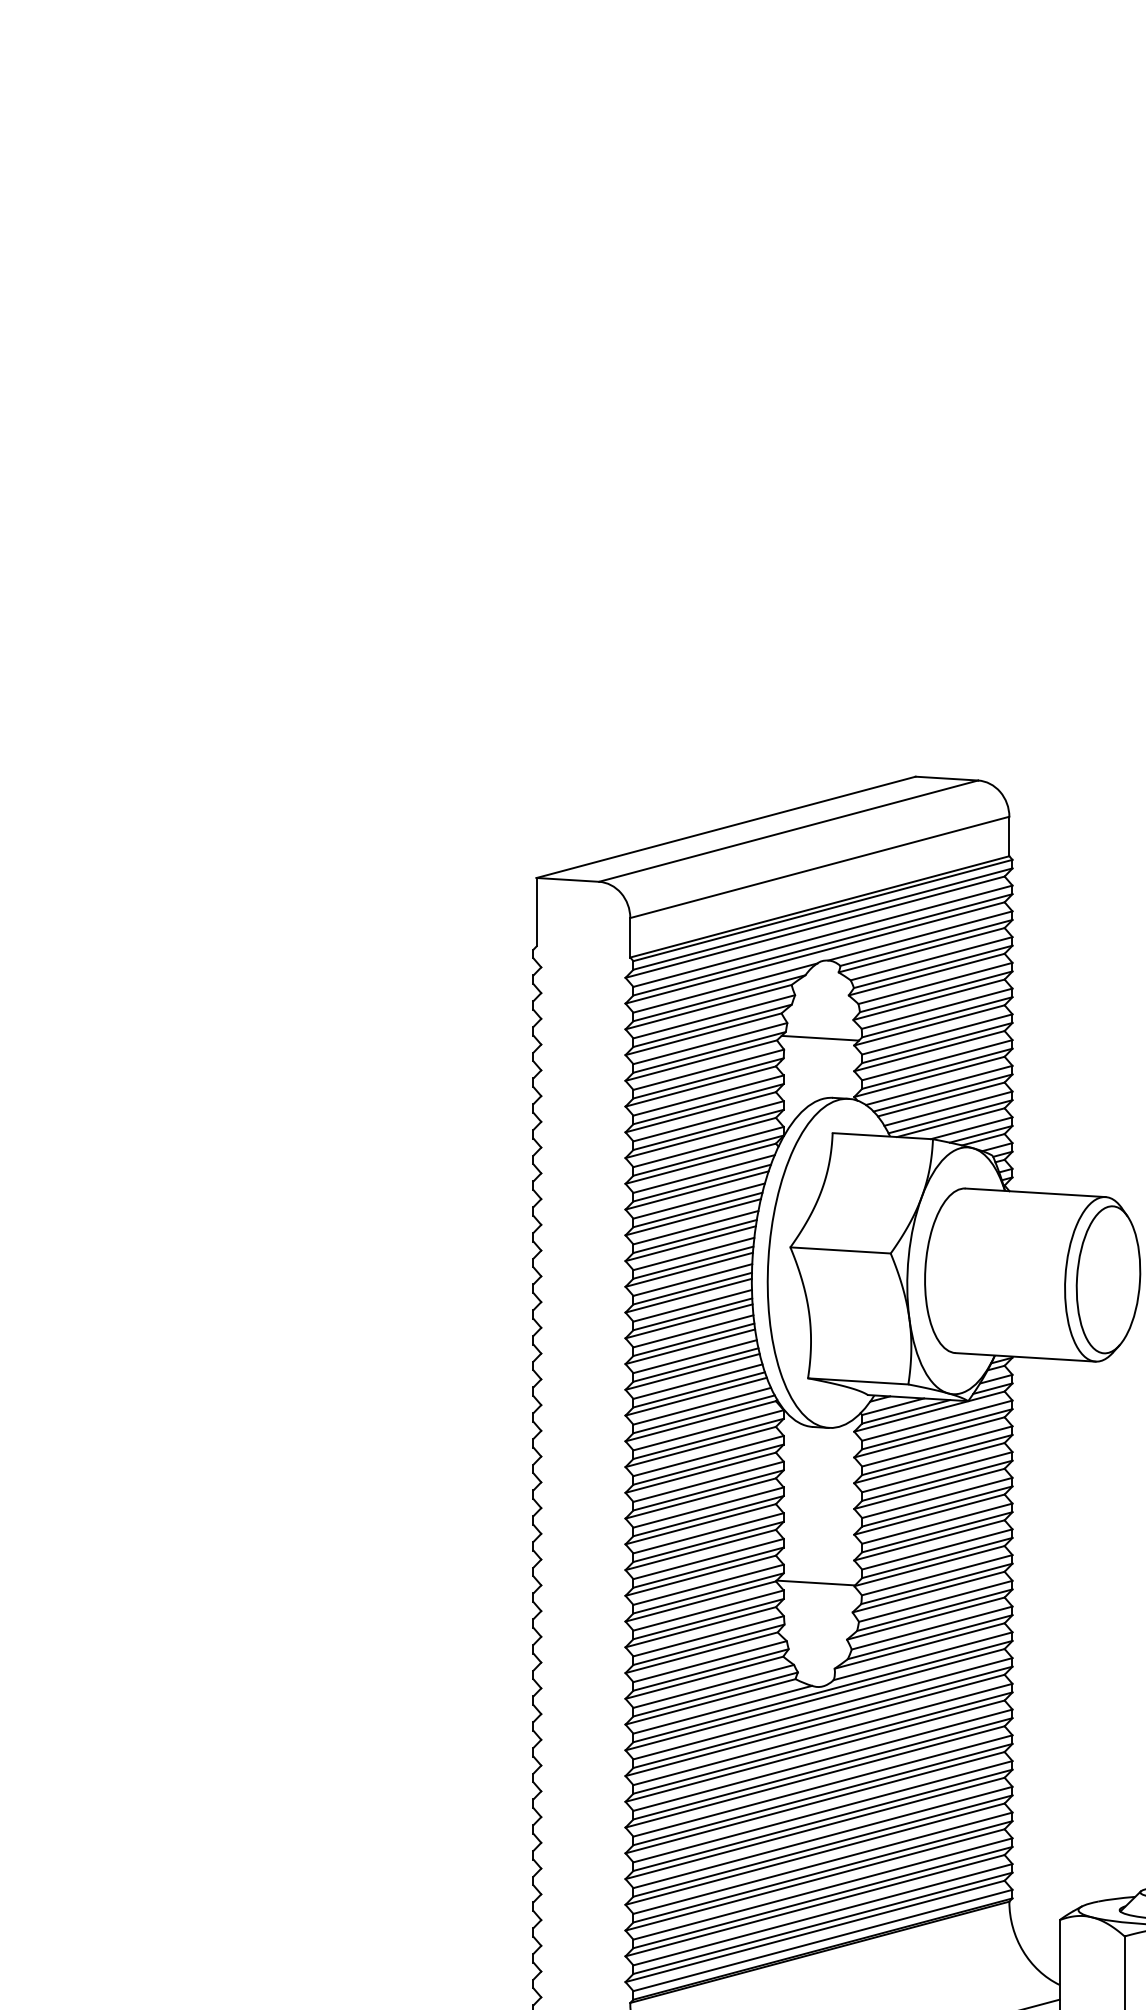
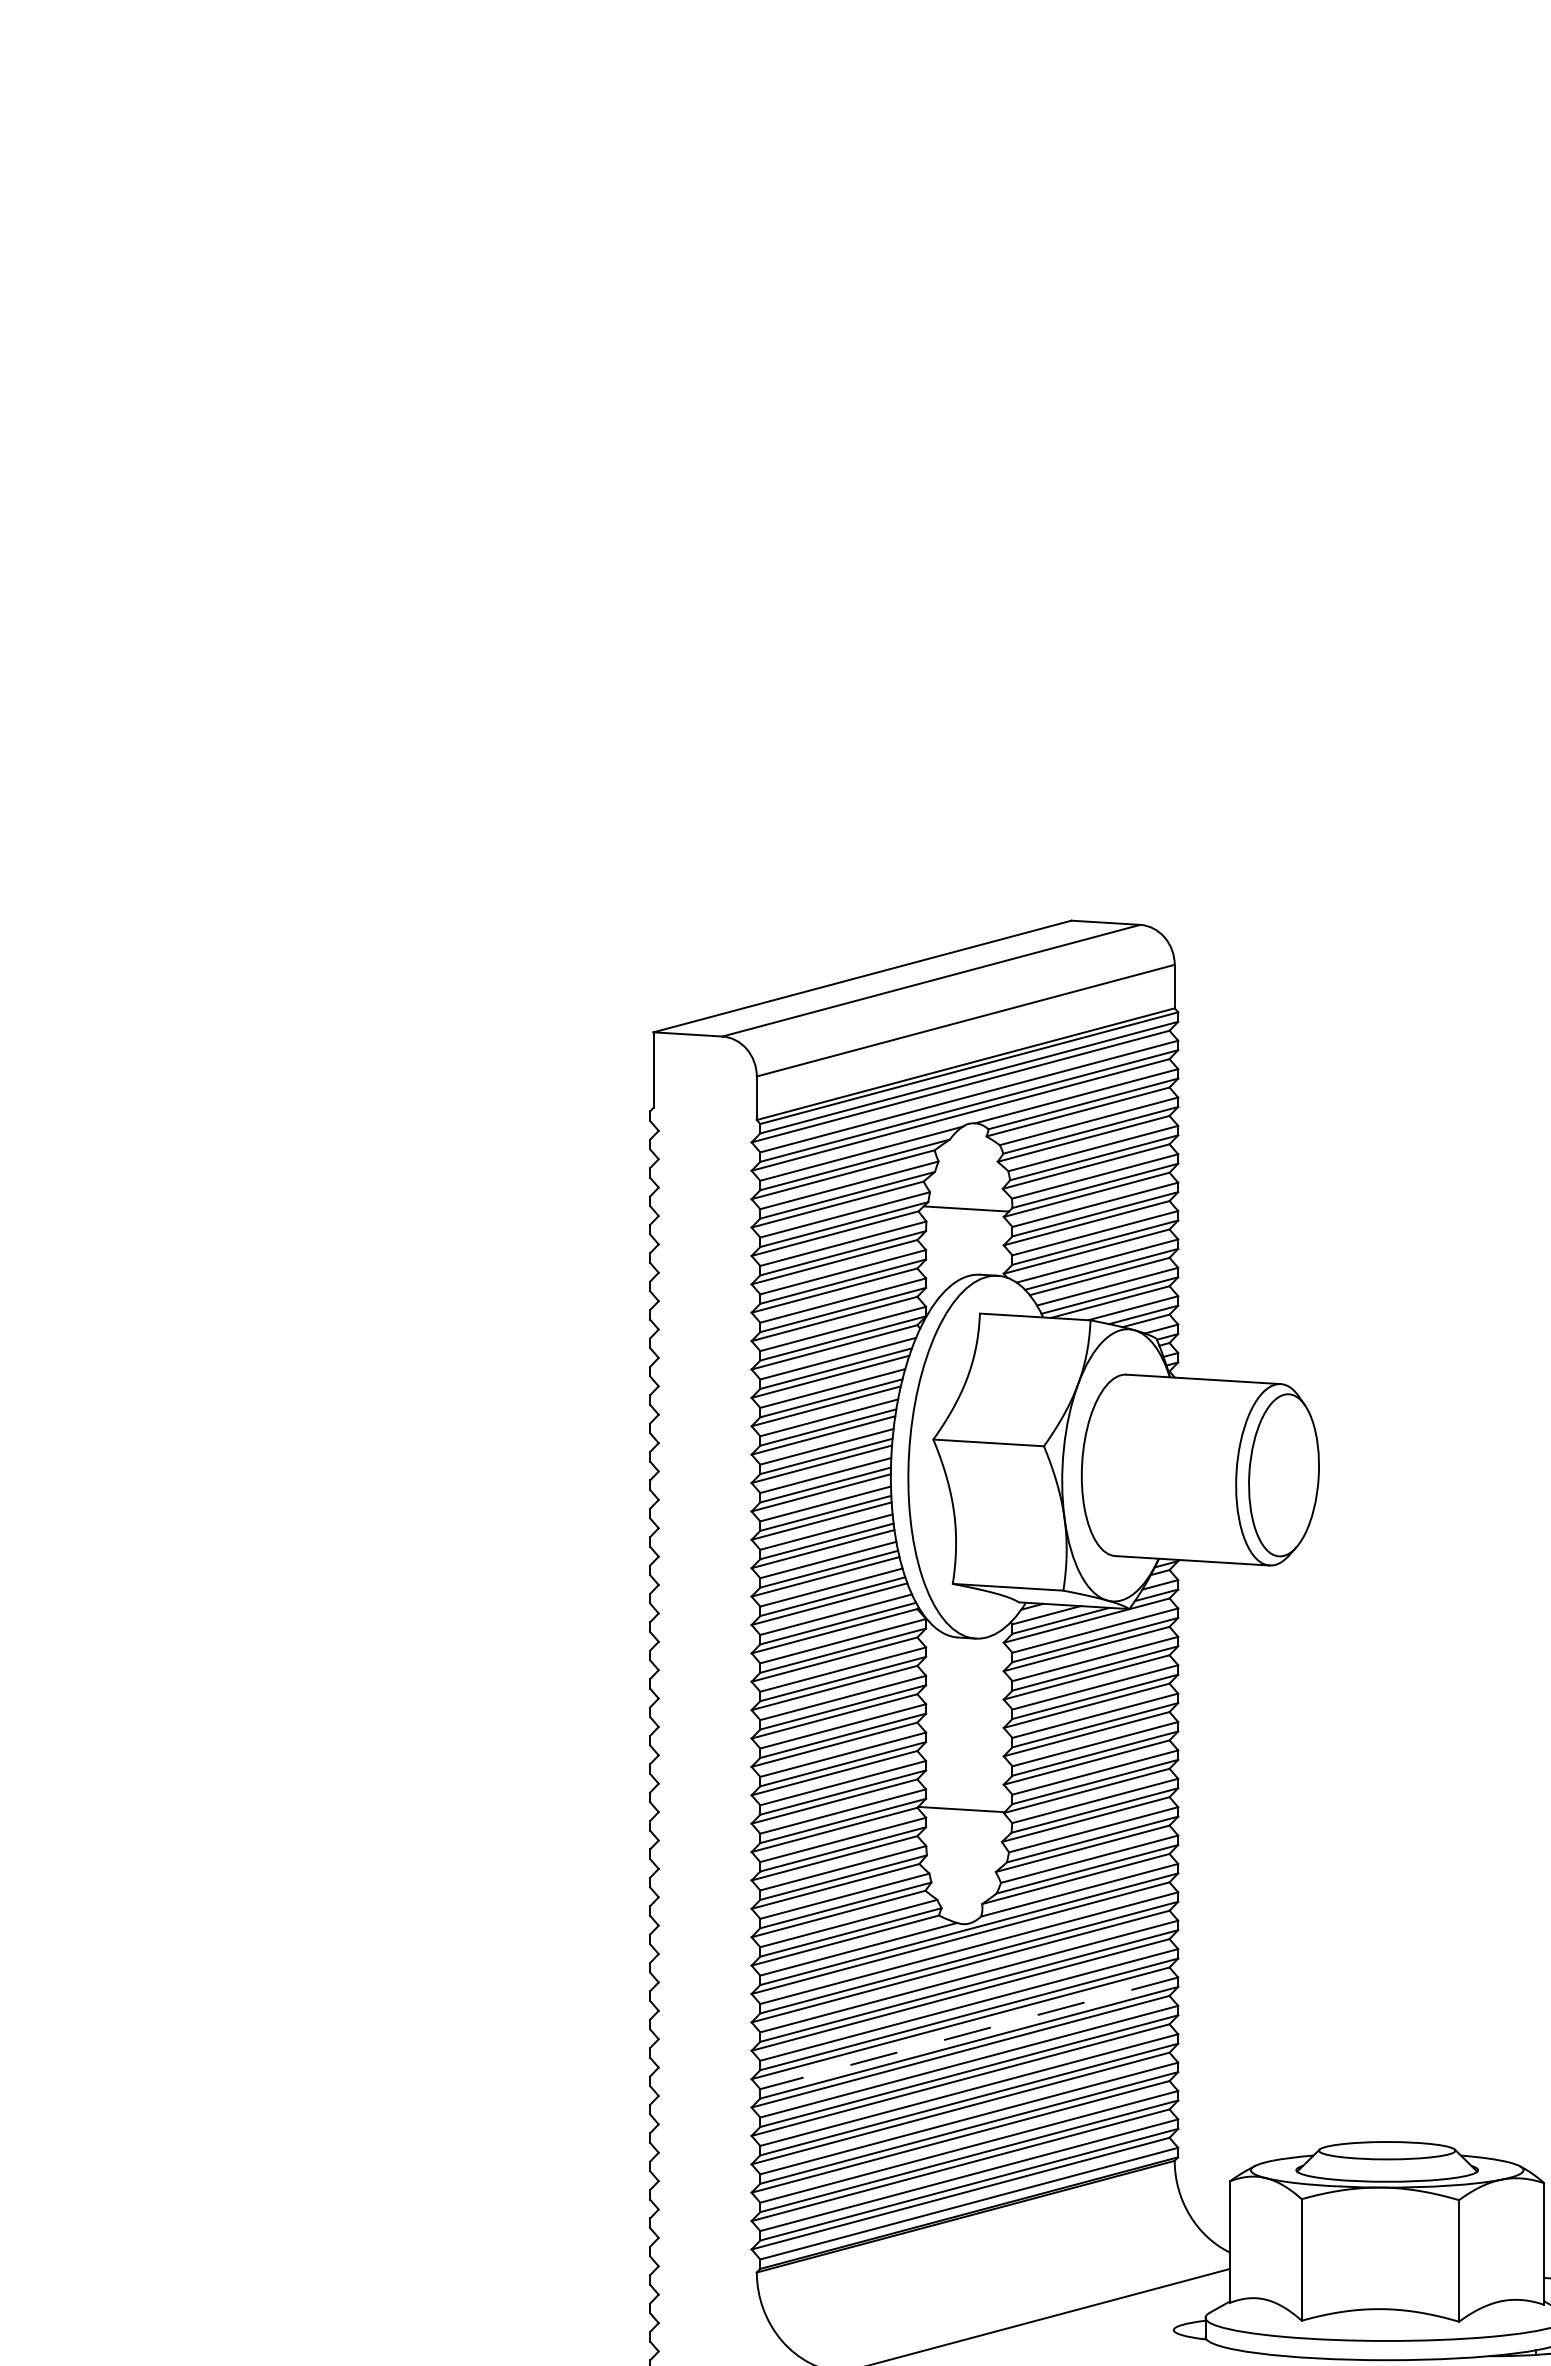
line: (822, 1786) -> (968, 2033), solid -> dashed

